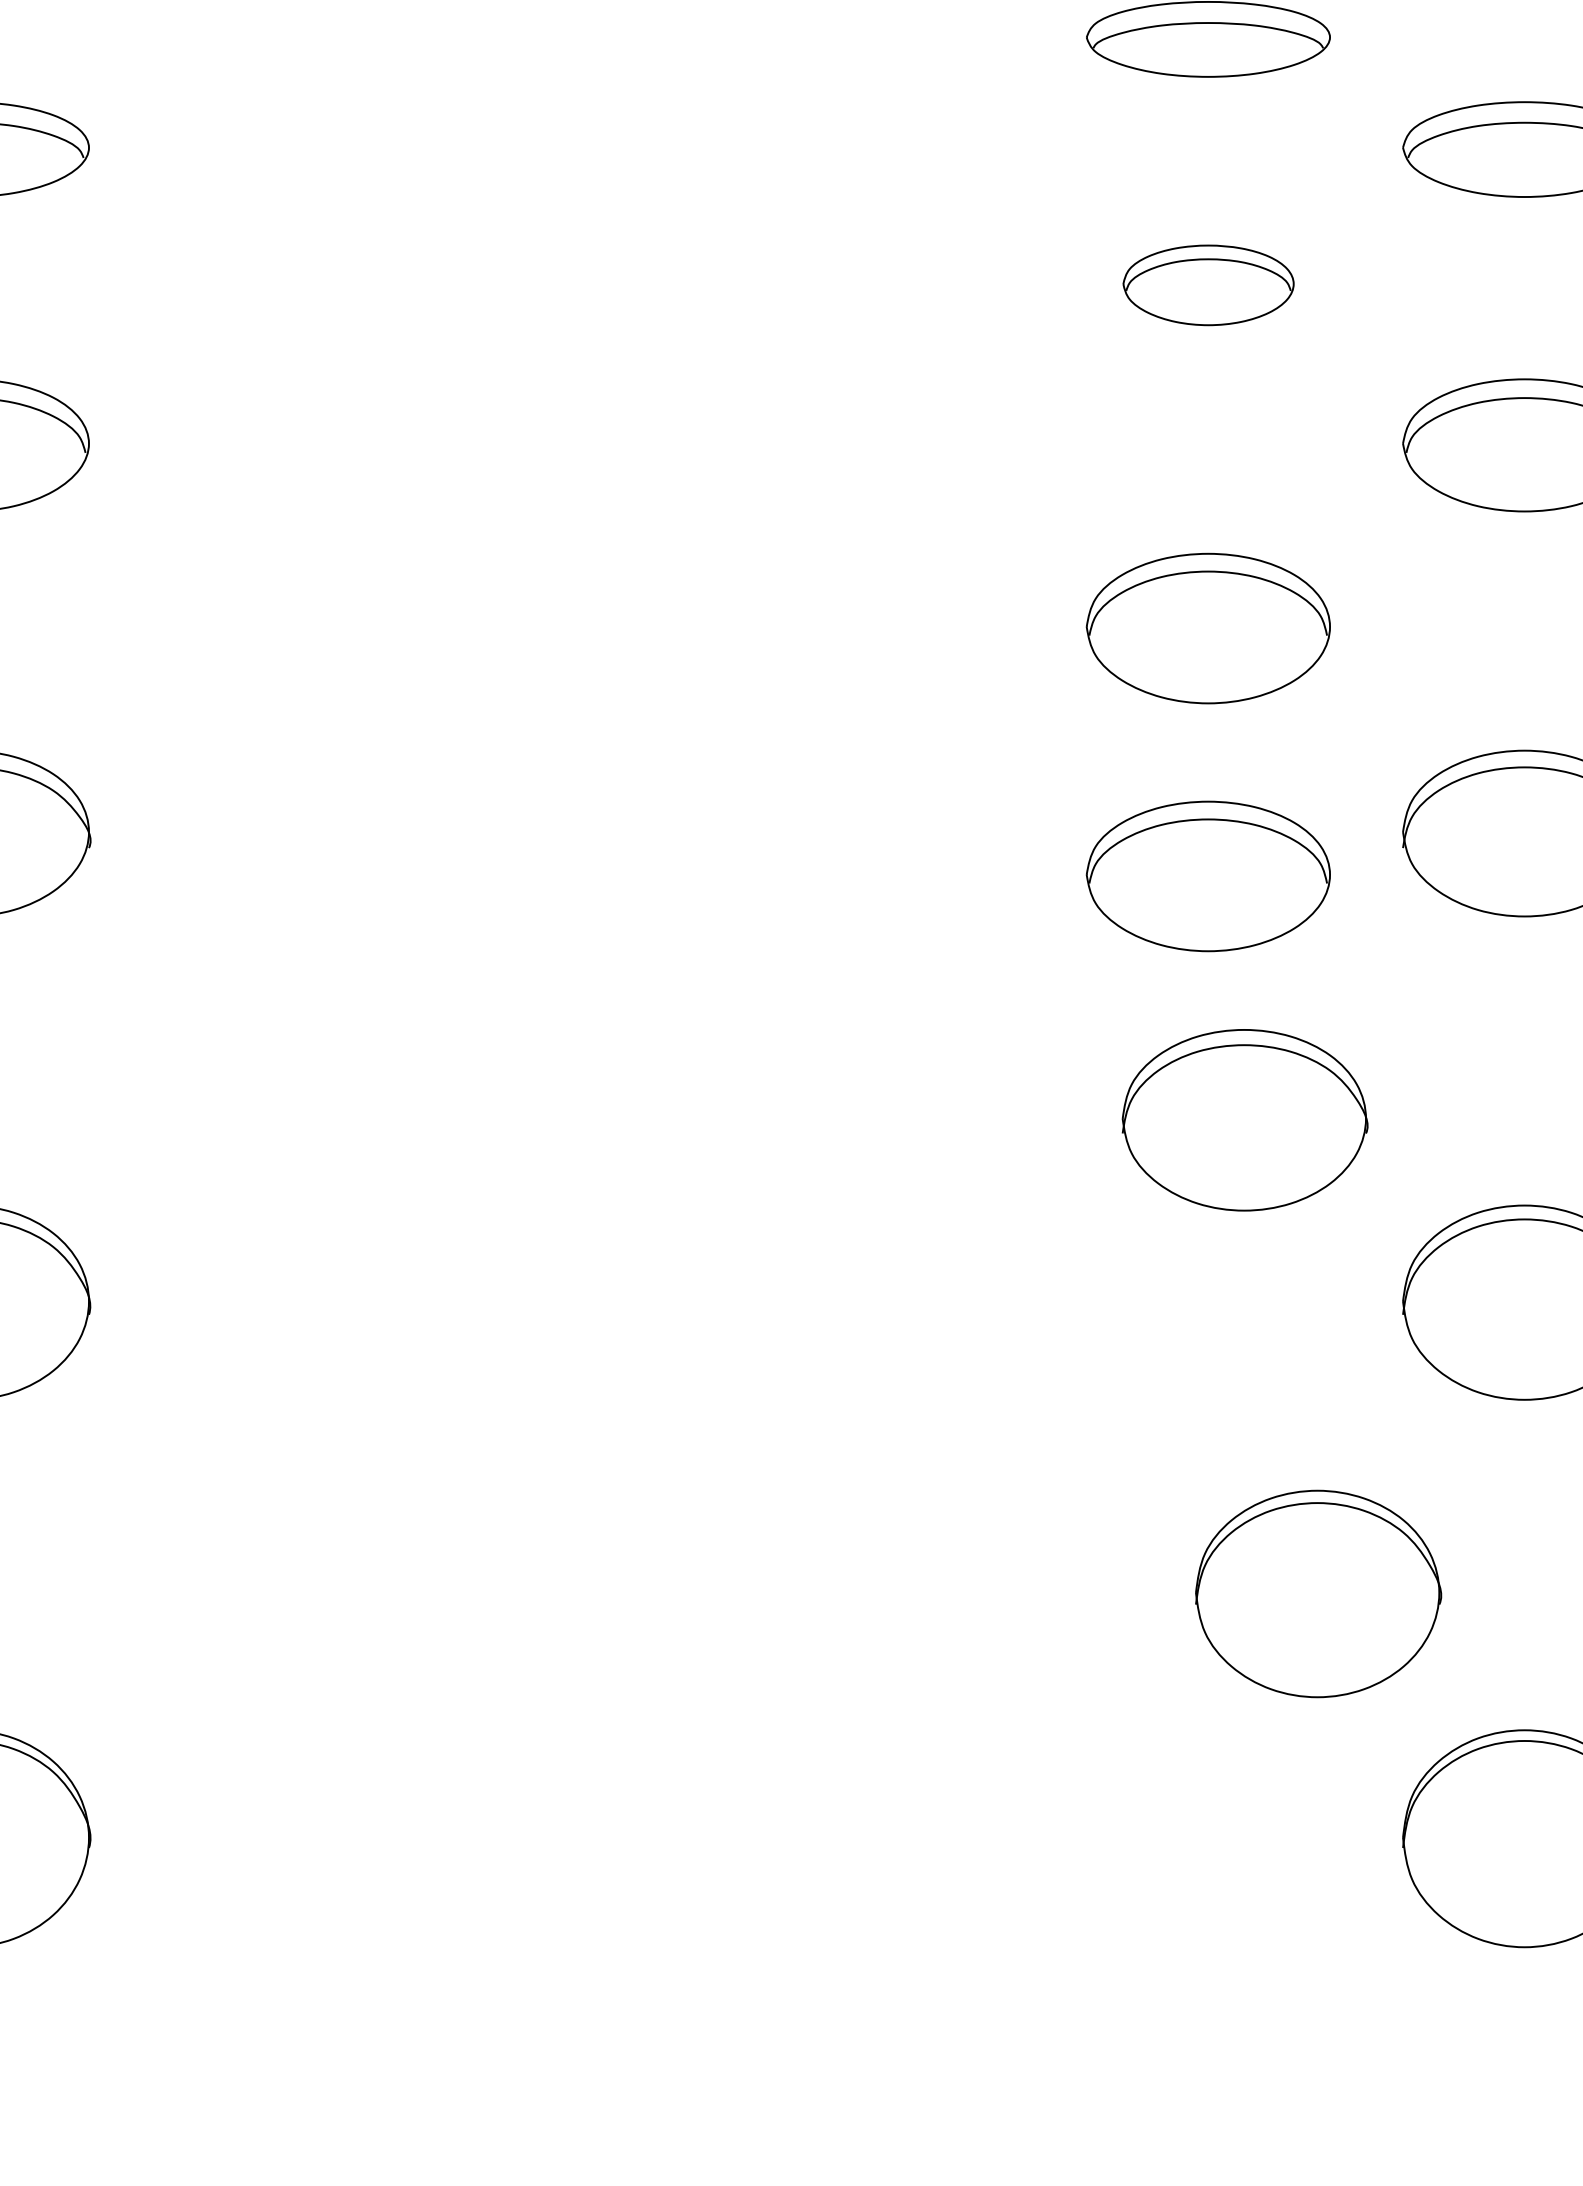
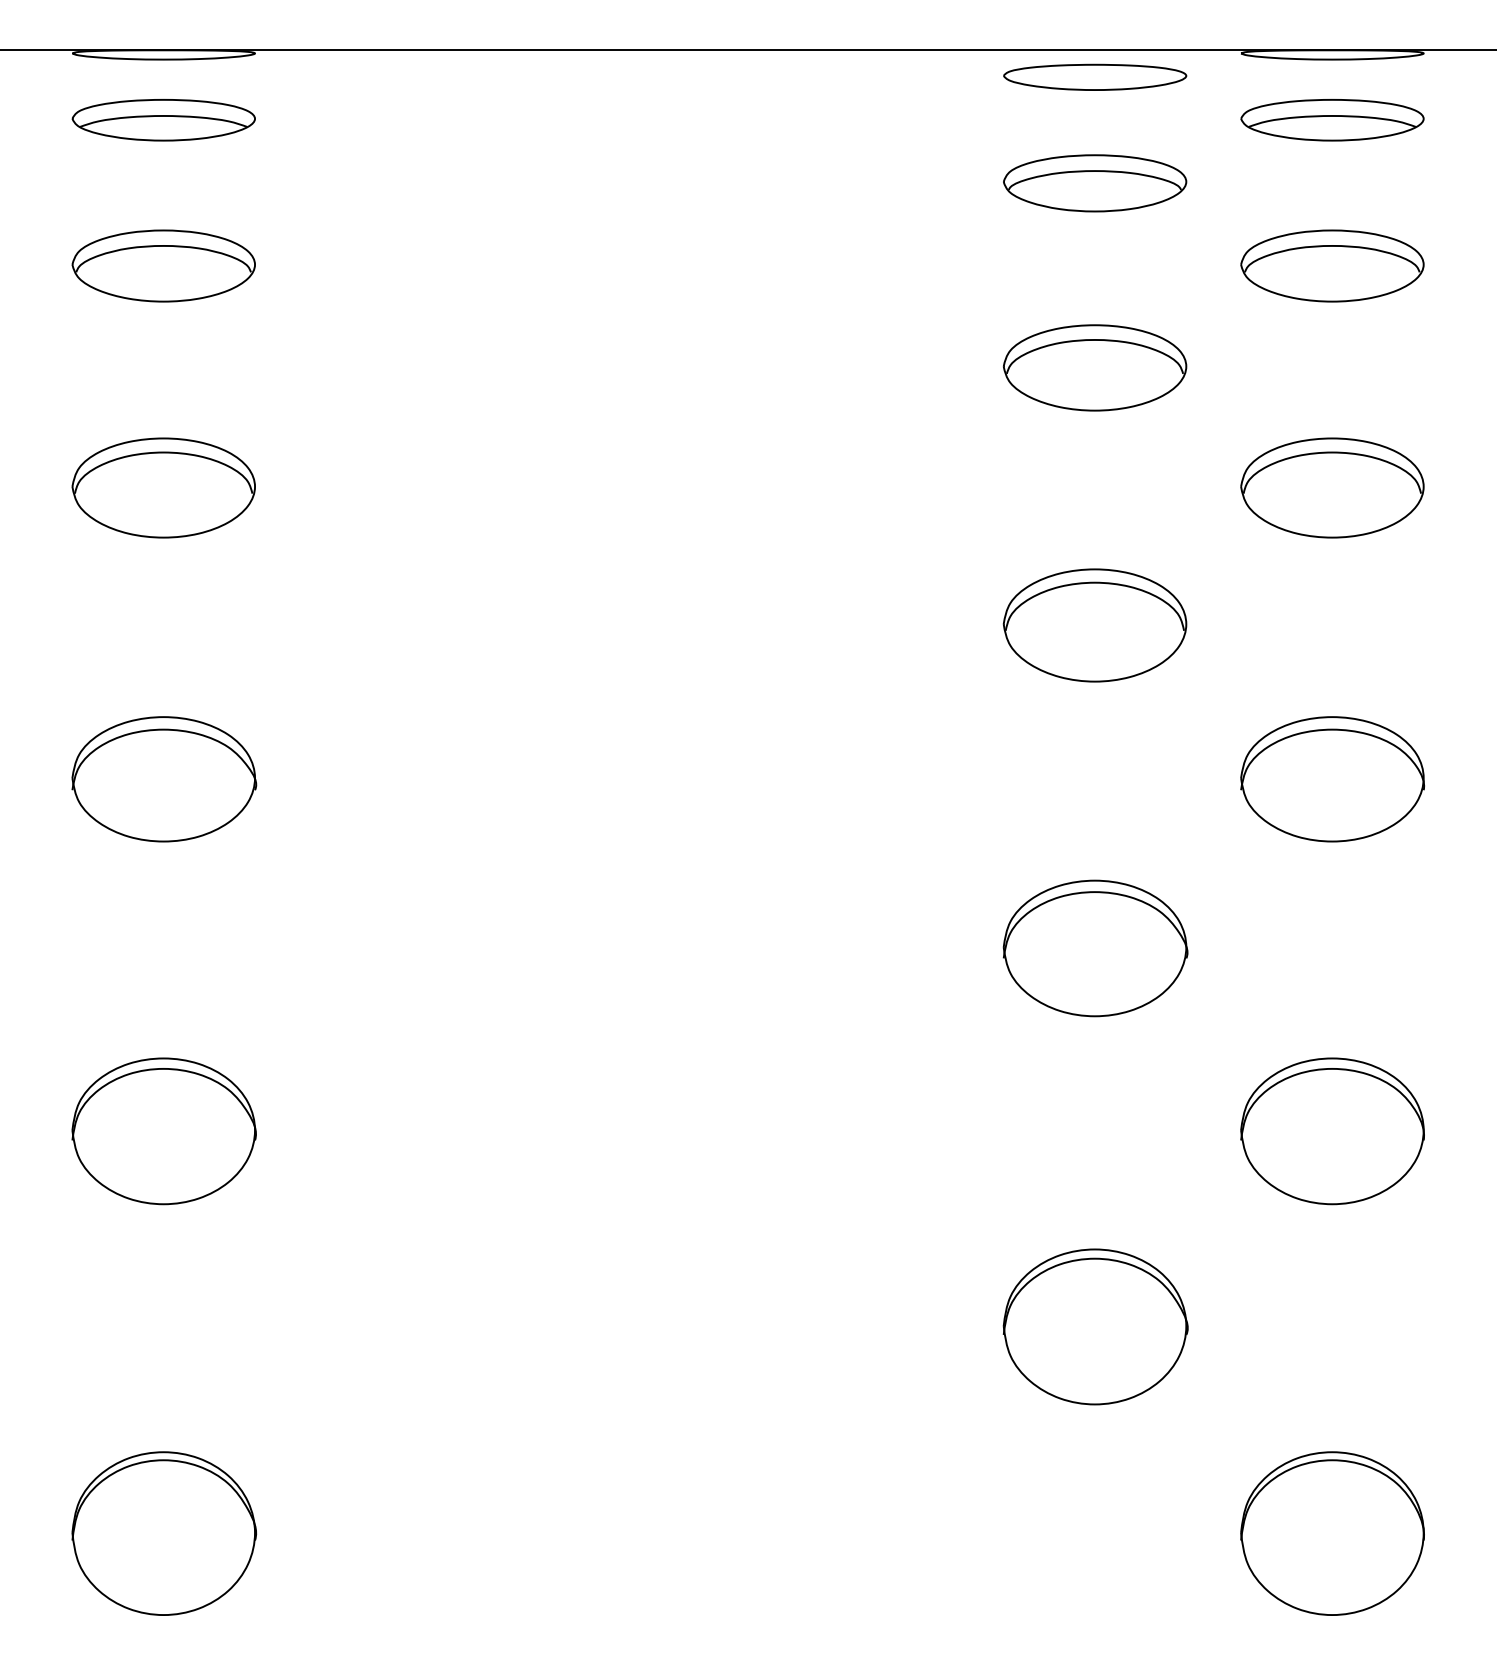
part: (1209, 284) -> (1095, 367), size x1.43
part: (1207, 876) -> (1094, 811), removed
part: (1244, 1120) -> (1095, 948), moved
part: (1318, 1593) -> (1095, 1326), moved

